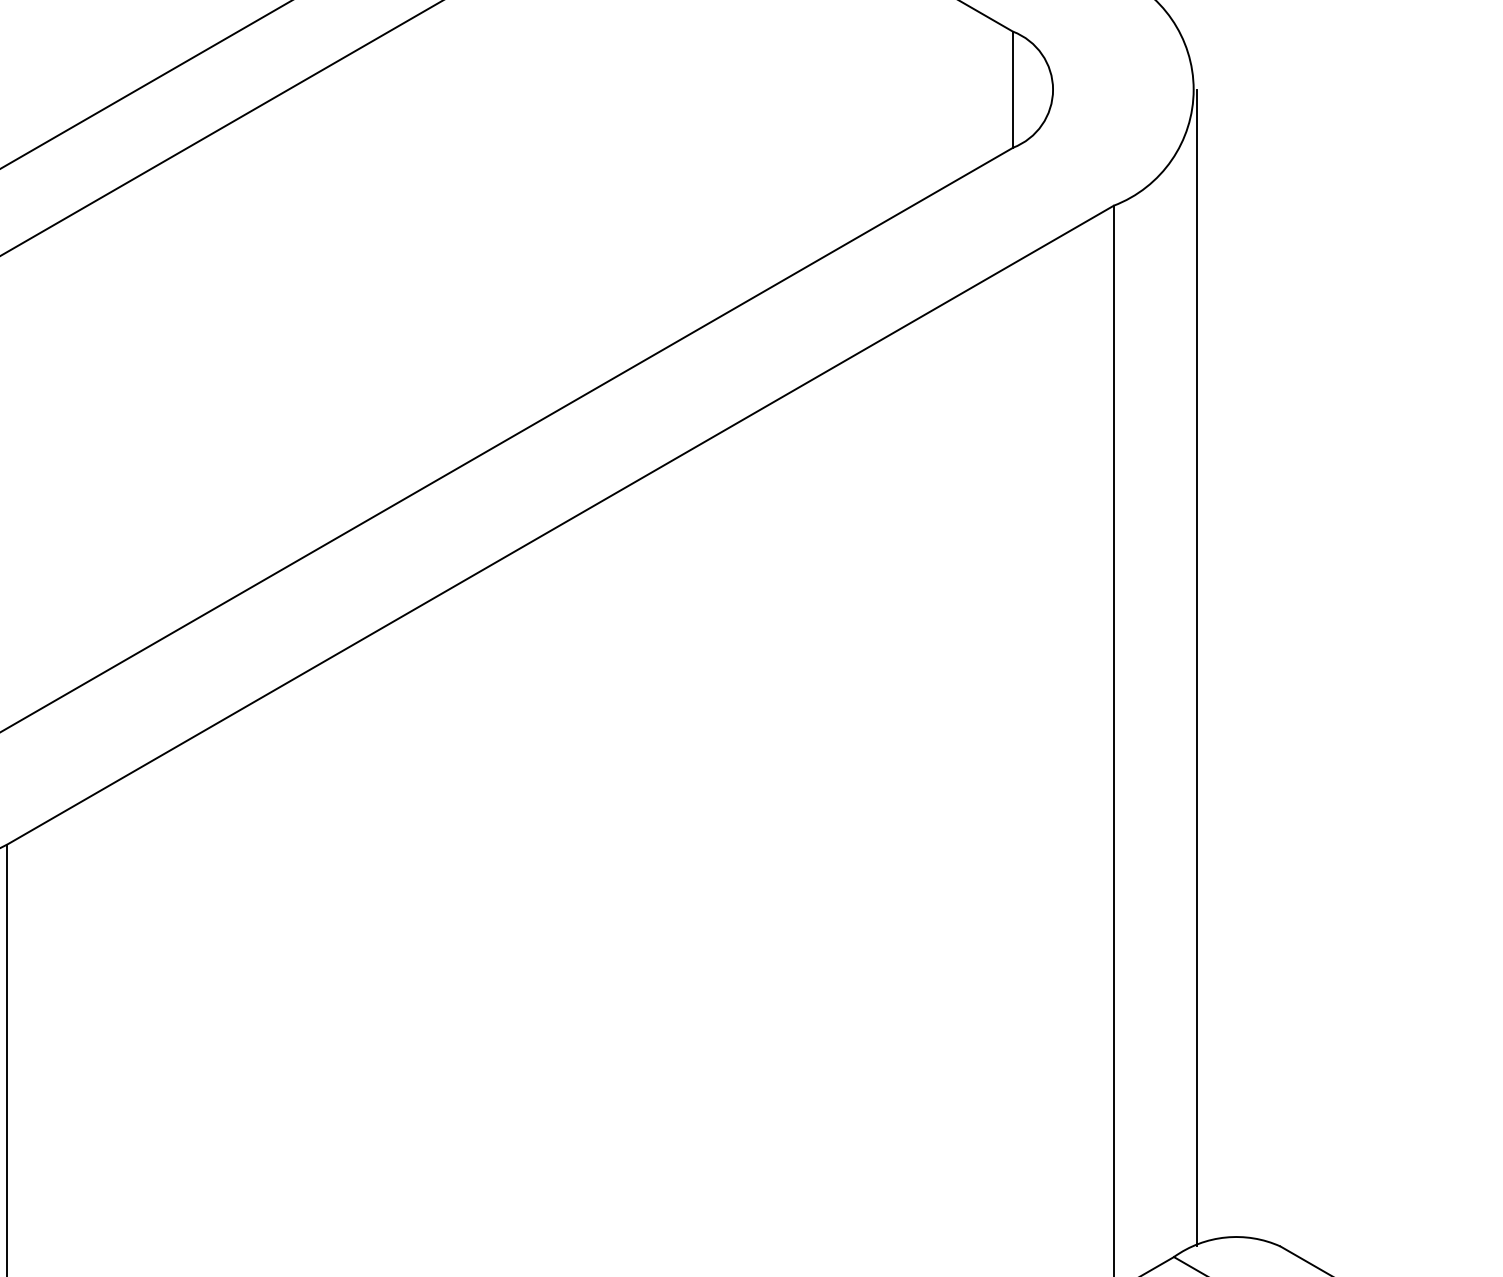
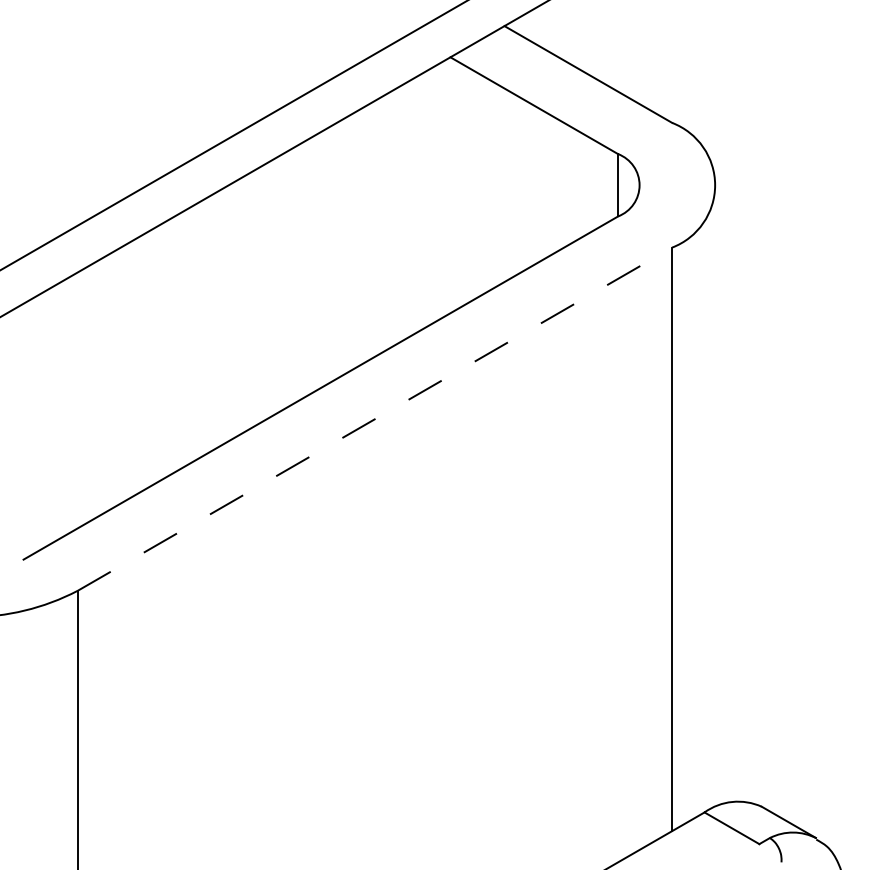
line: (561, 525) -> (375, 419), solid -> dashed
line: (1196, 667) -> (716, 495), removed

